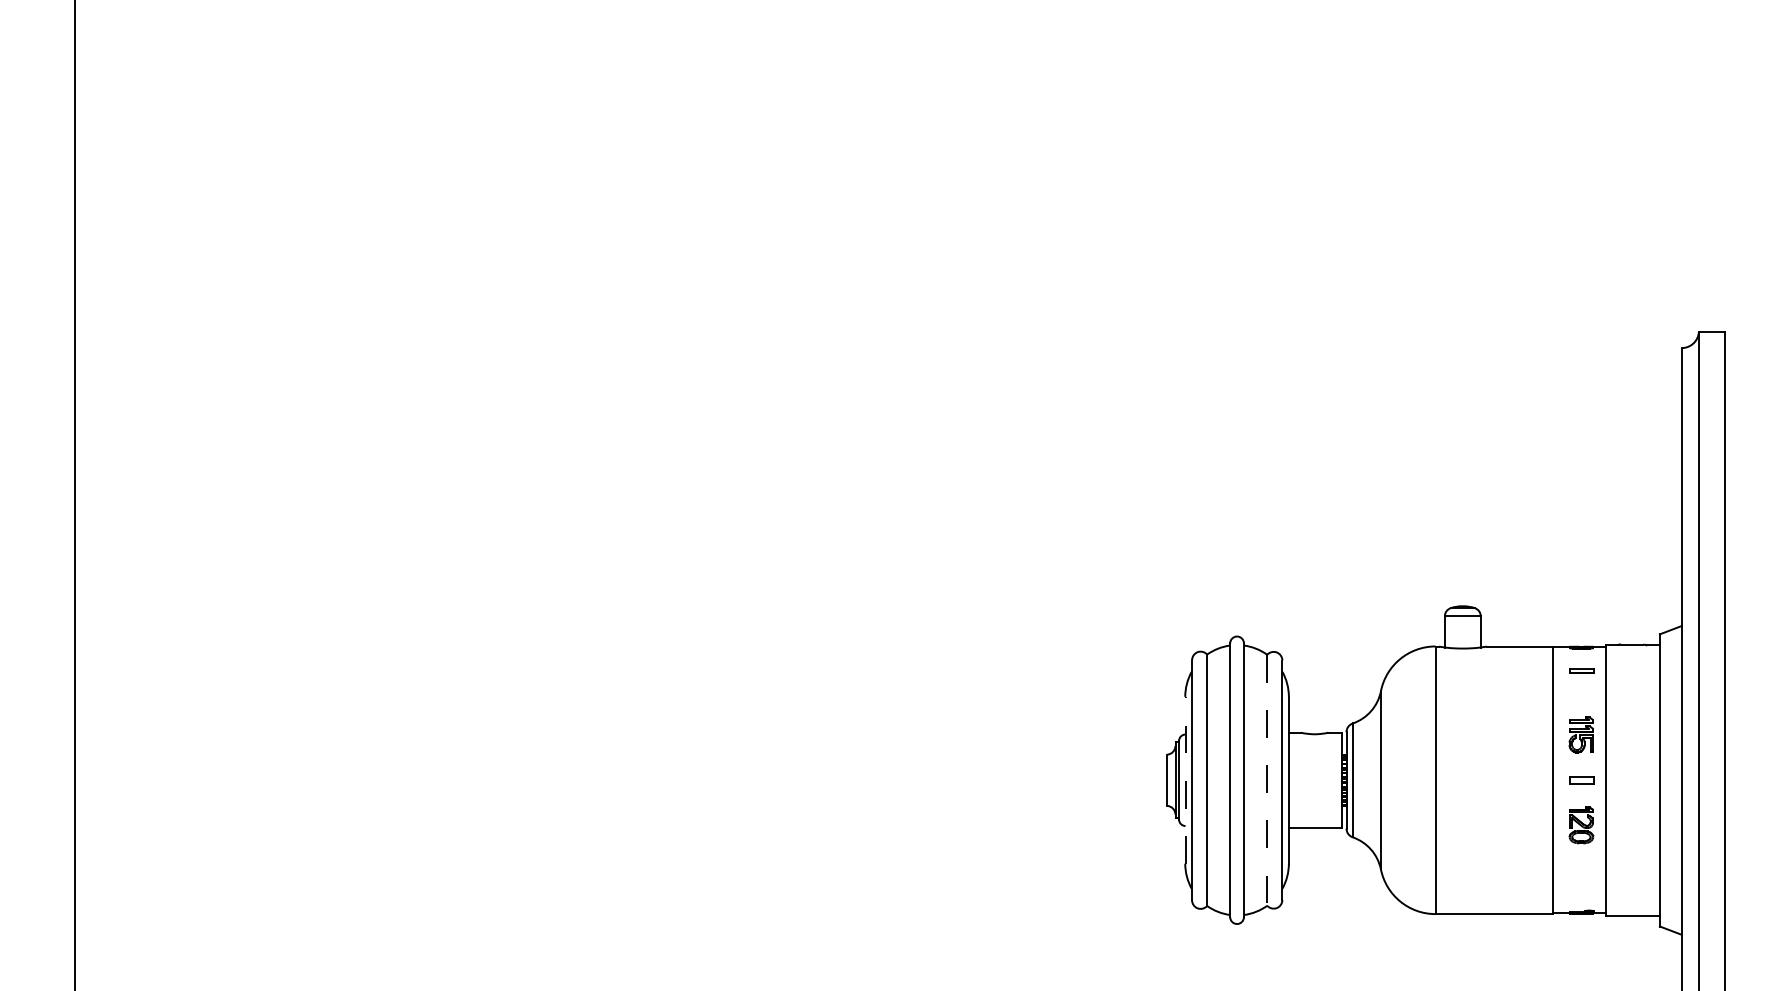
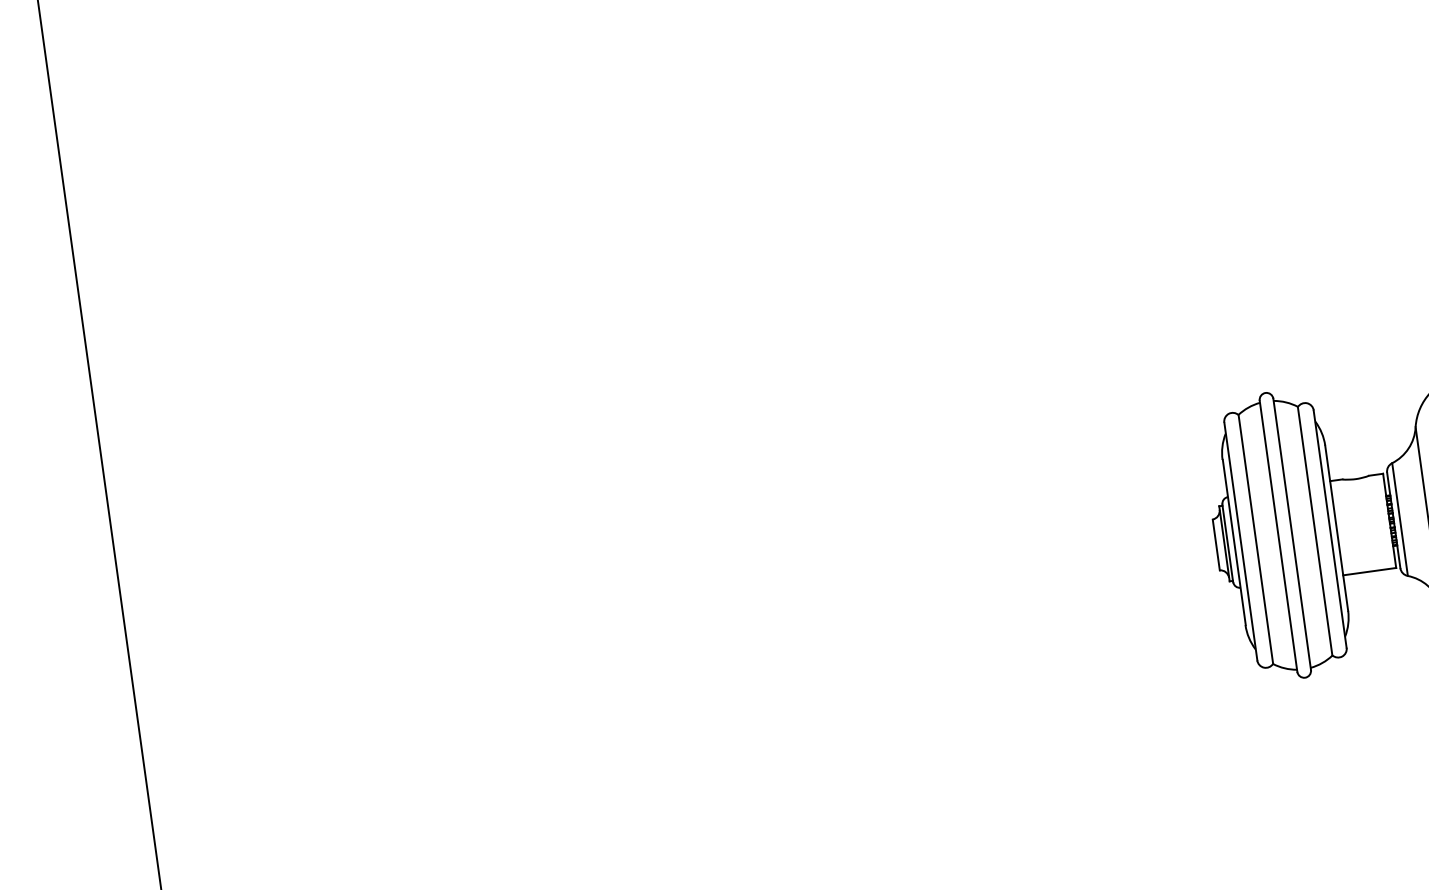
line: (1185, 779) -> (1234, 541), dashed -> solid
line: (1267, 780) -> (1315, 531), dashed -> solid

